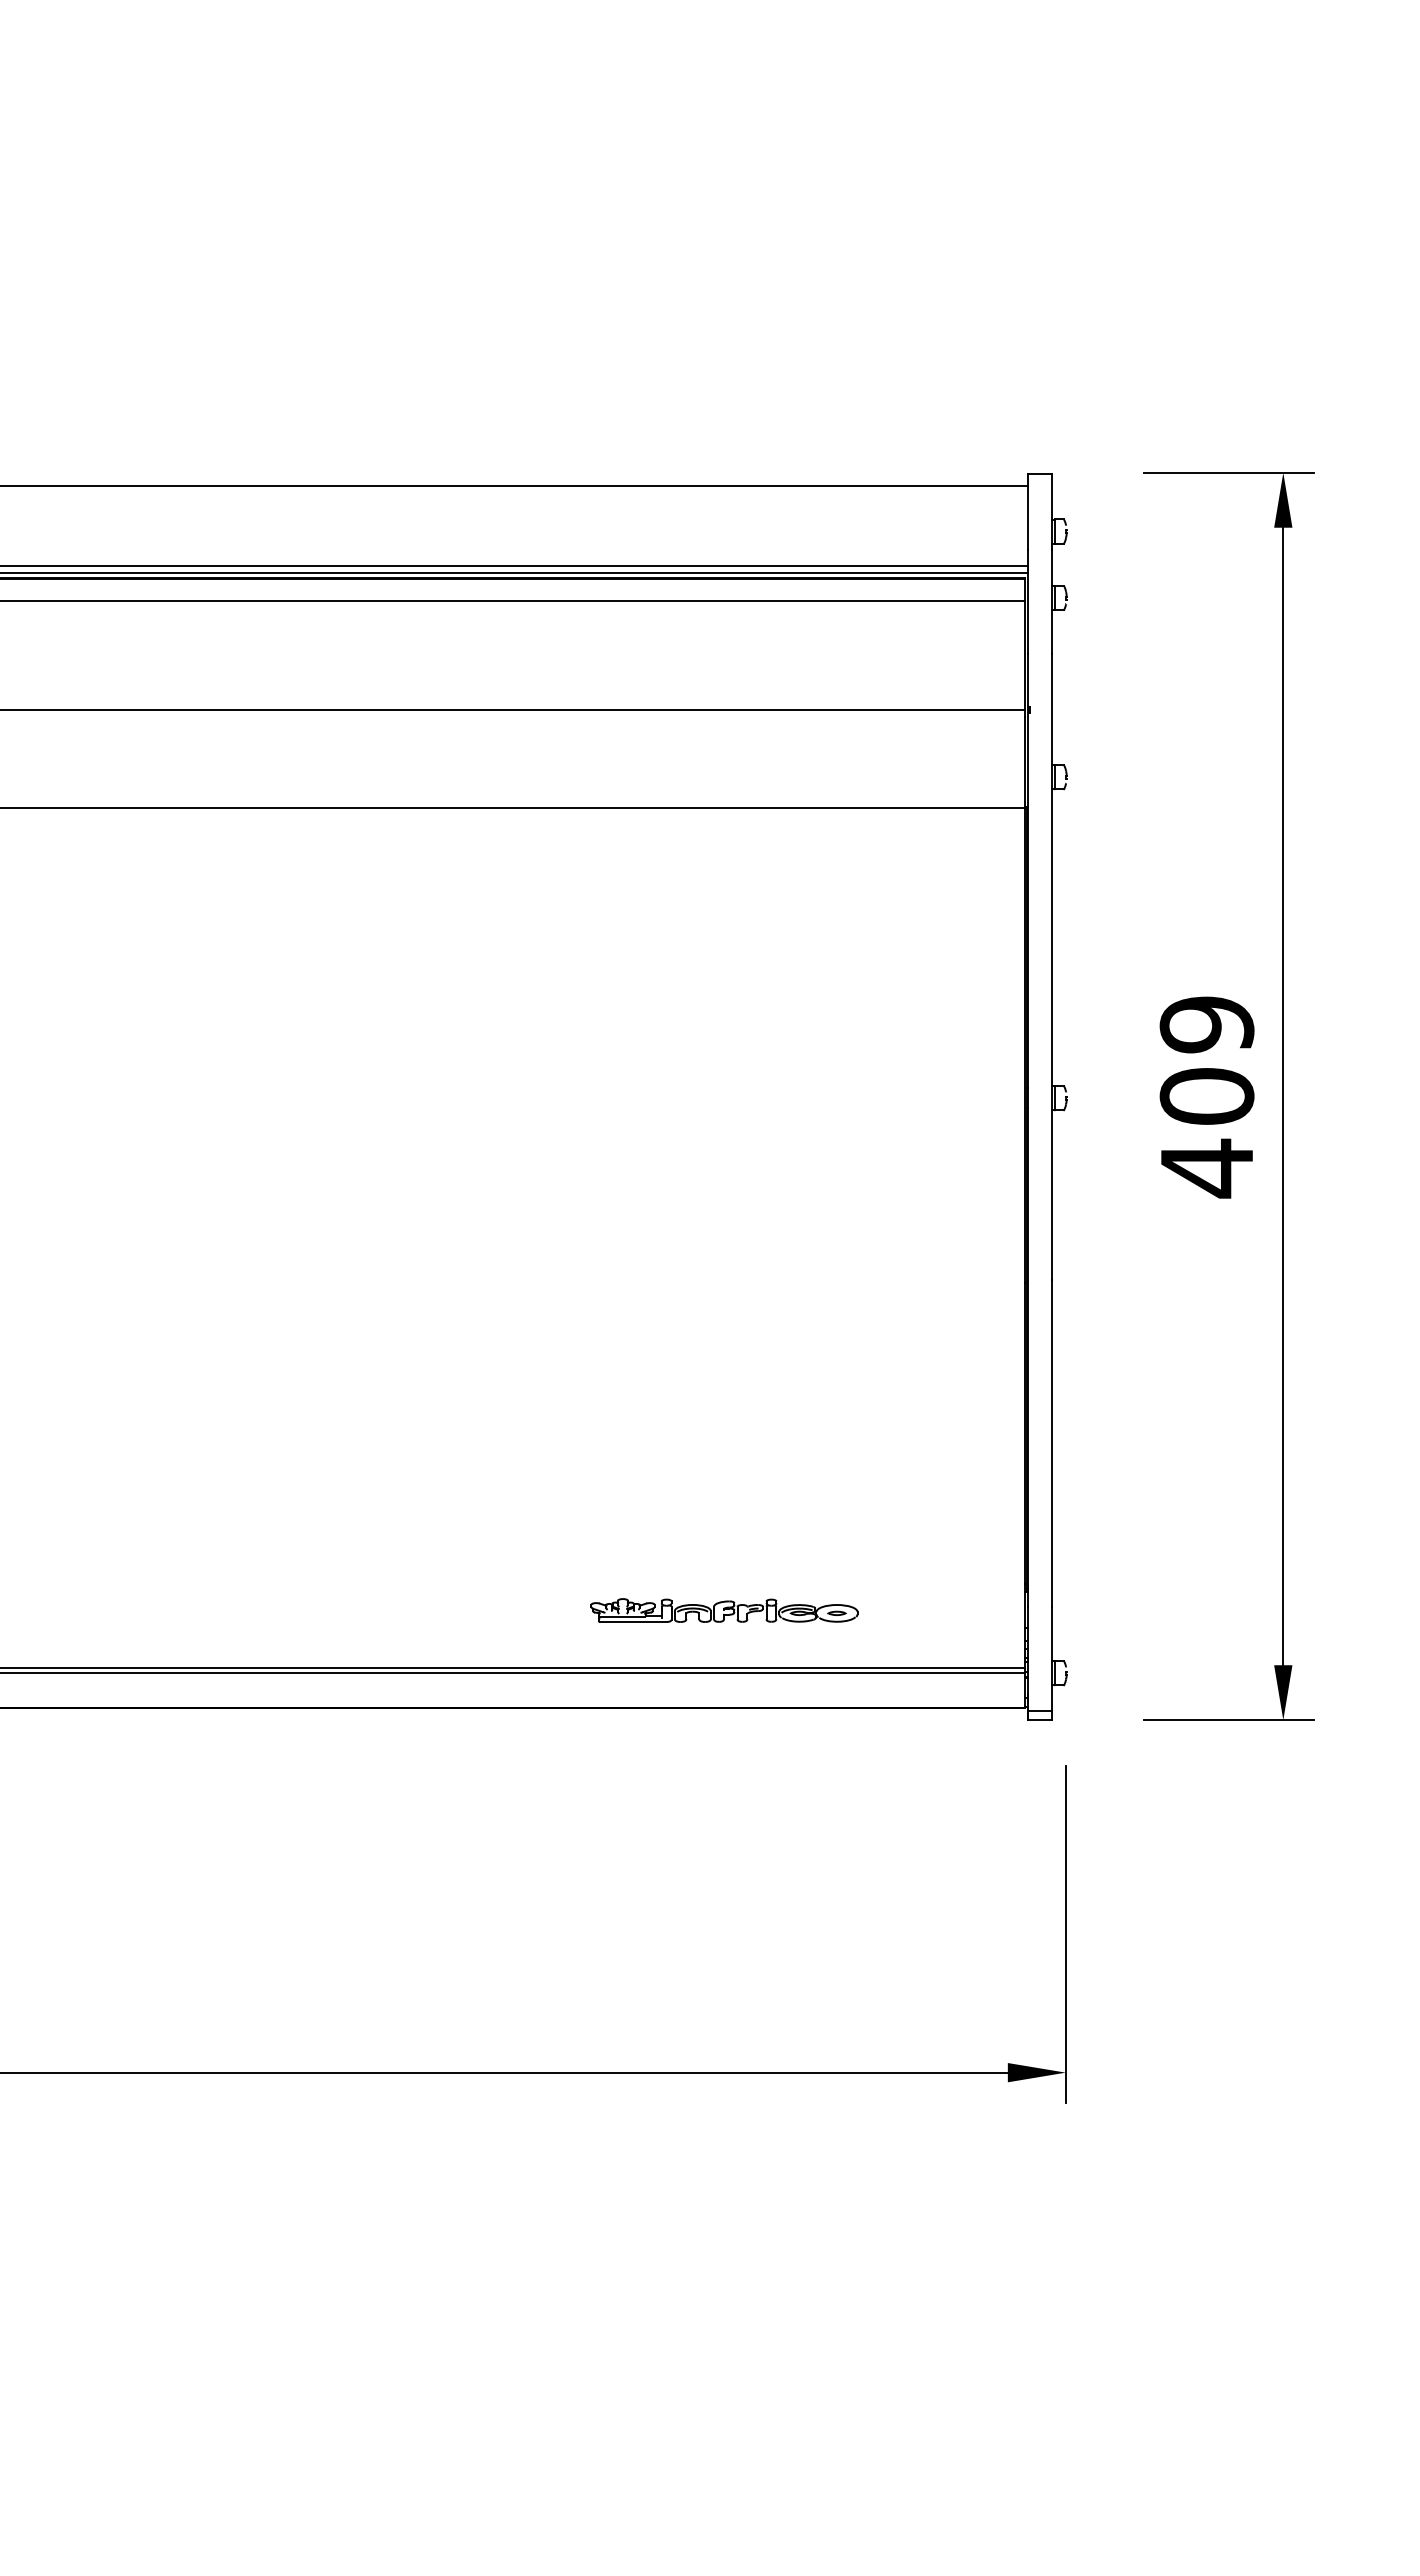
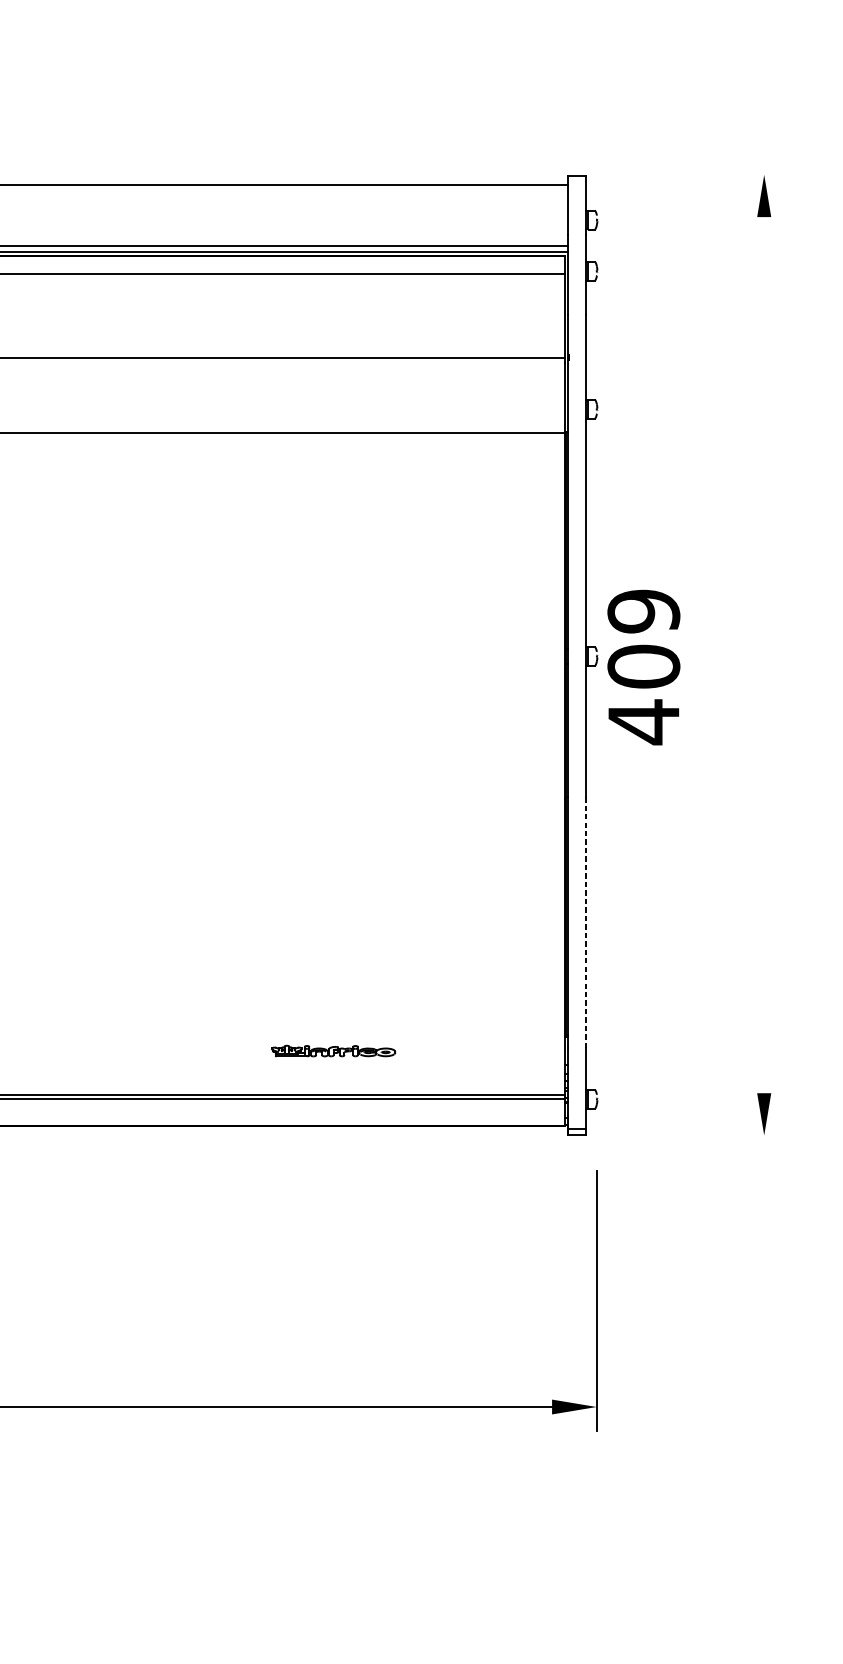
line: (1228, 472) -> (722, 174), removed
line: (1283, 1096) -> (764, 655), removed
text: (1206, 1097) -> (643, 667), moved
line: (1052, 1442) -> (586, 921), solid -> dashed
part: (724, 1610) -> (333, 1051), size x0.6
line: (1228, 1720) -> (722, 1135), removed

